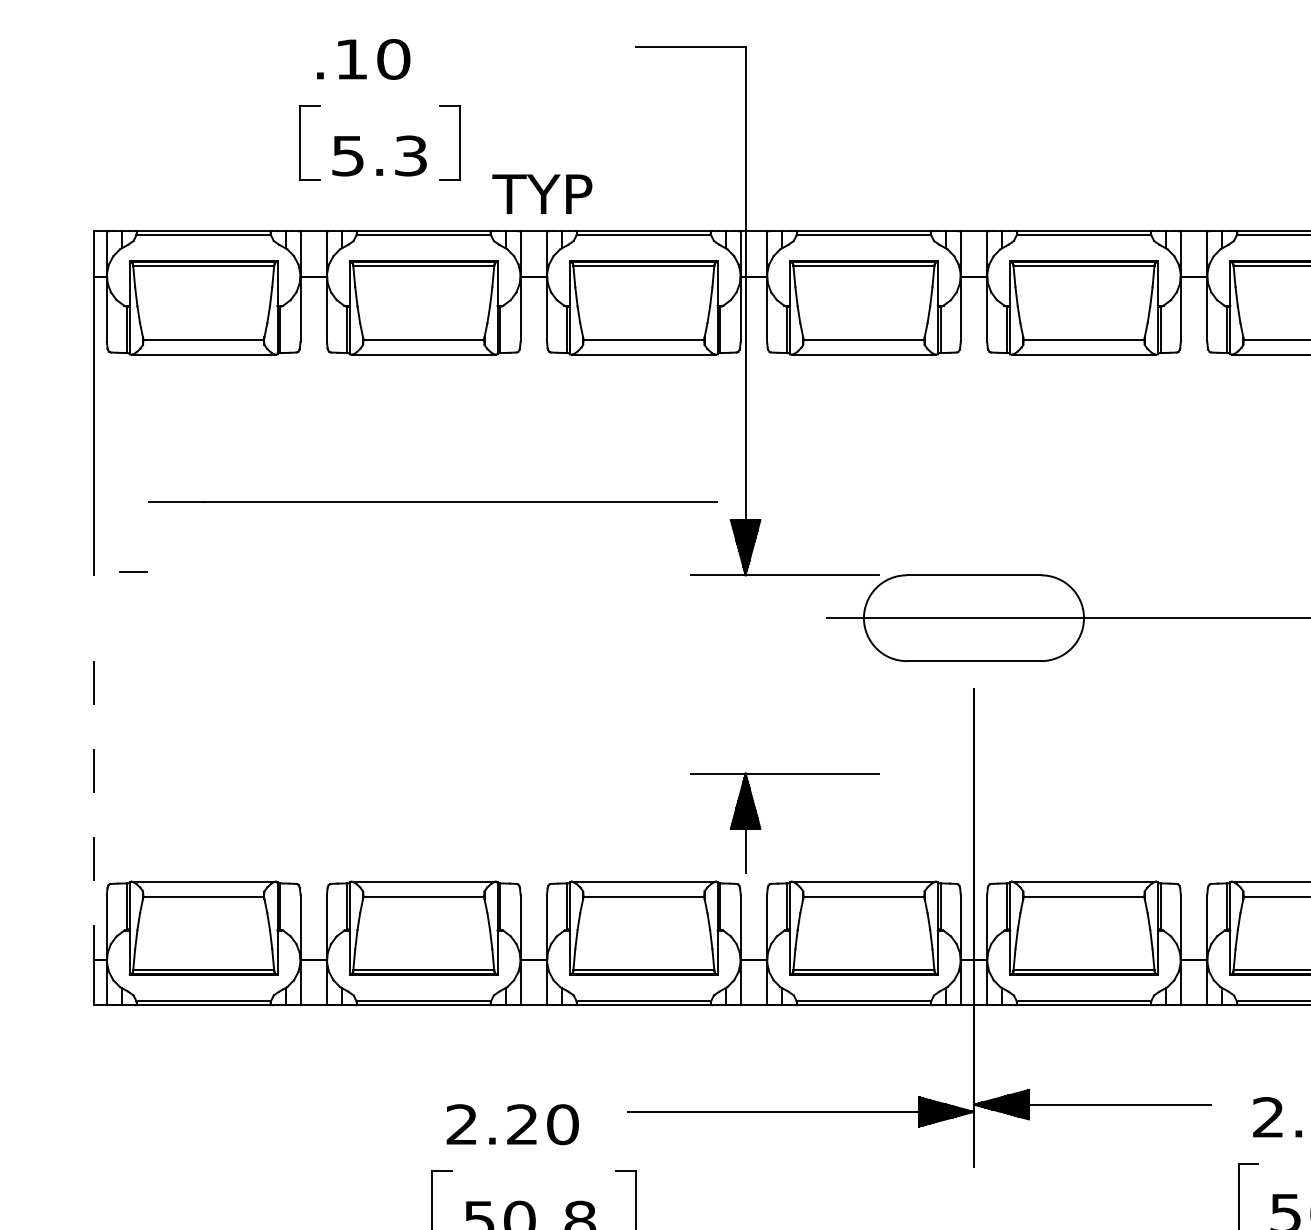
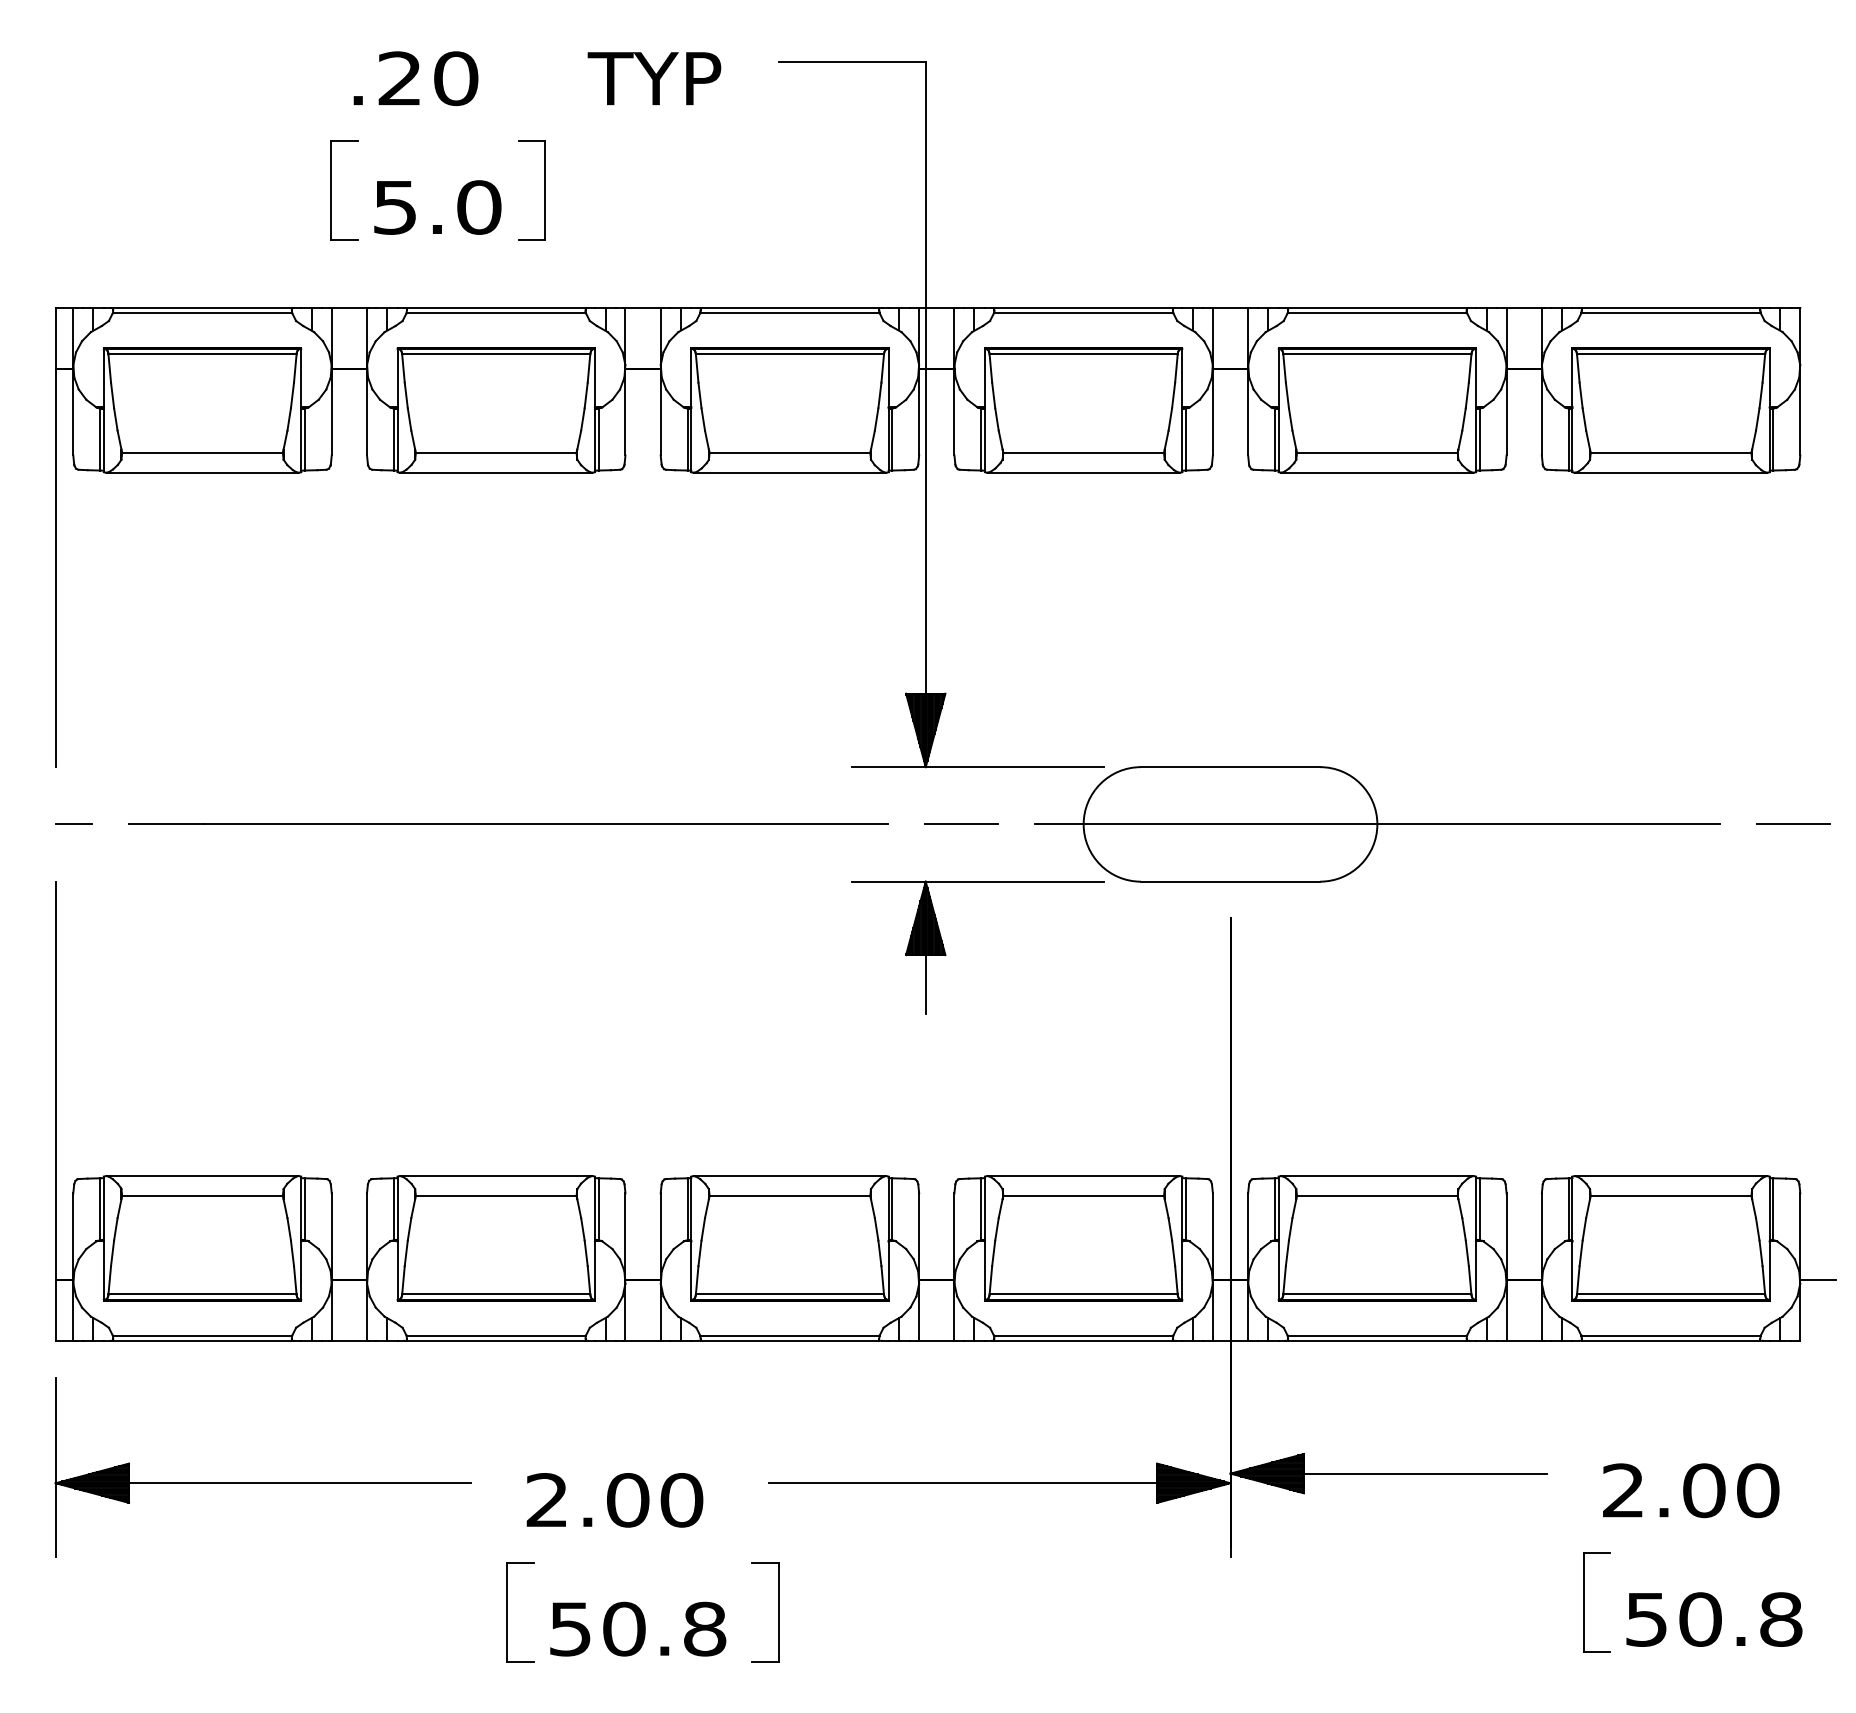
text: (351, 59) -> (399, 78), .10 -> .20
text: (411, 155) -> (479, 207), 5.3 -> 5.0
text: (542, 194) -> (654, 78), moved
line: (432, 501) -> (508, 823), moved
line: (133, 571) -> (73, 823), moved
line: (772, 618) -> (961, 824), added
line: (93, 810) -> (55, 1081), dashed -> solid
part: (761, 828) -> (946, 954), moved
part: (248, 1111) -> (262, 1482), added
text: (522, 1124) -> (628, 1500), 2.20 -> 2.00

